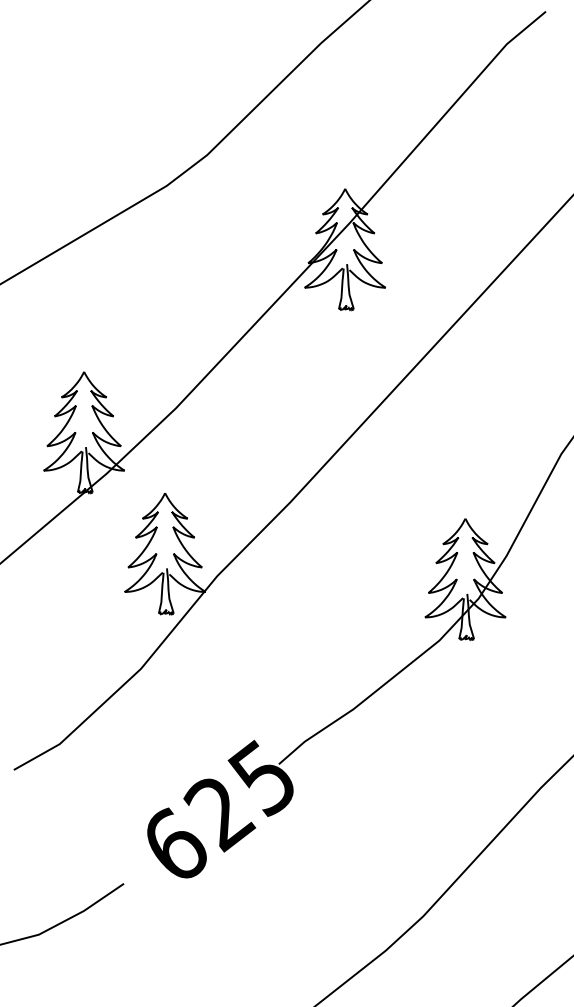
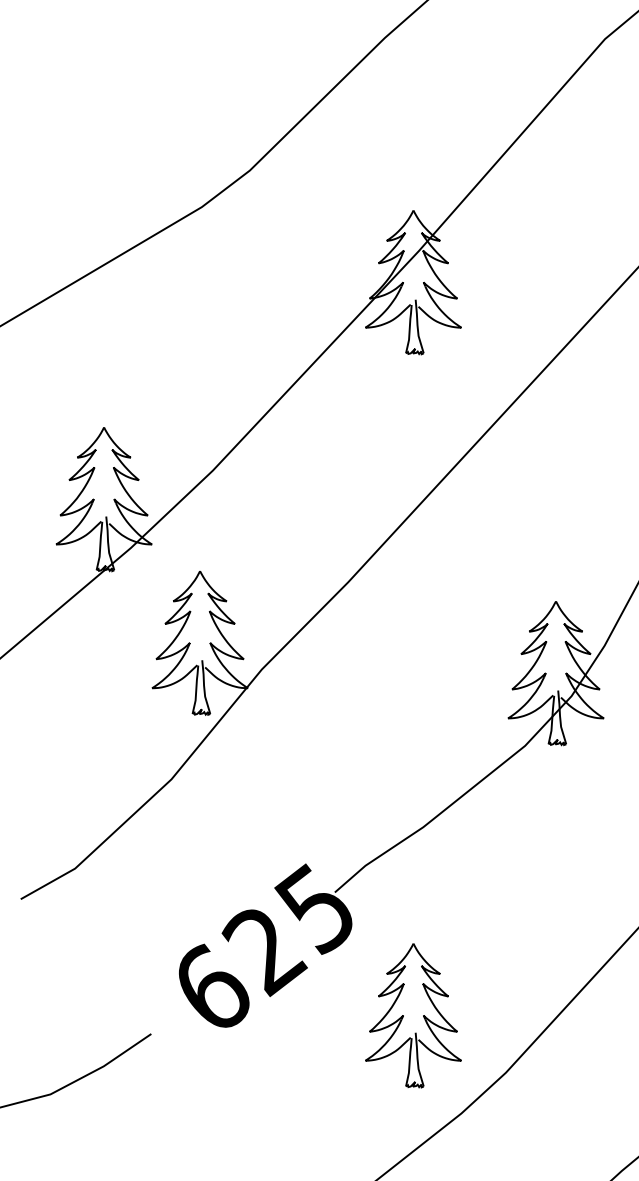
part: (344, 868) -> (412, 1015), added

